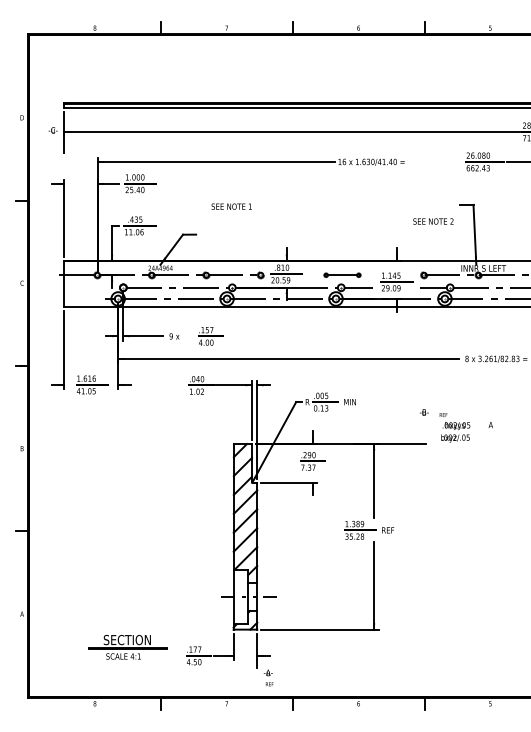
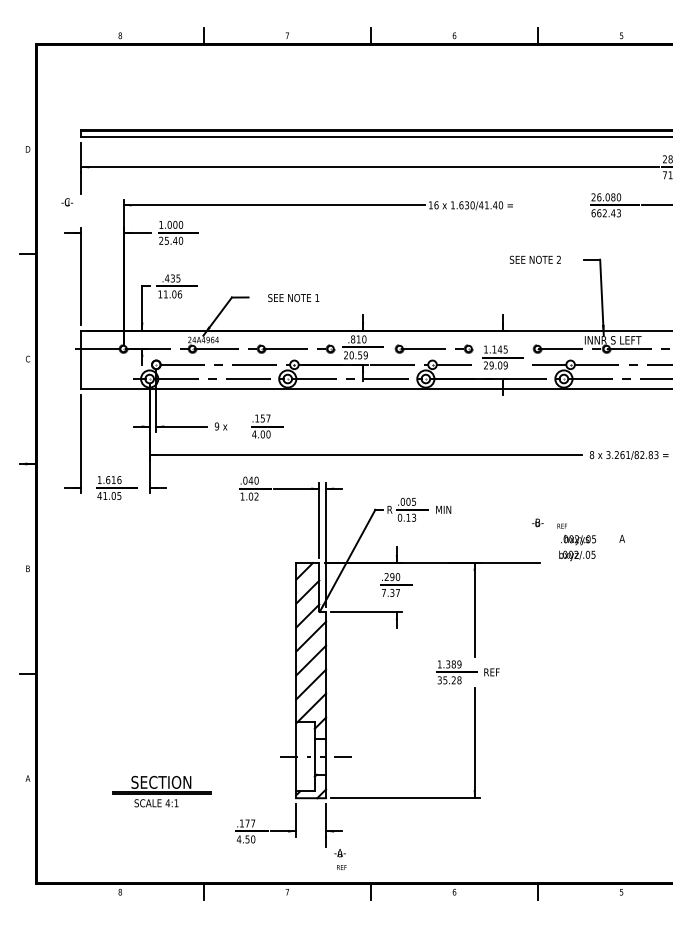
text: (52, 130) -> (66, 202), moved
text: (231, 207) -> (293, 298), moved
text: (433, 221) -> (535, 259), moved
part: (342, 274) -> (433, 348), size x1.67
part: (127, 647) -> (161, 791), moved

